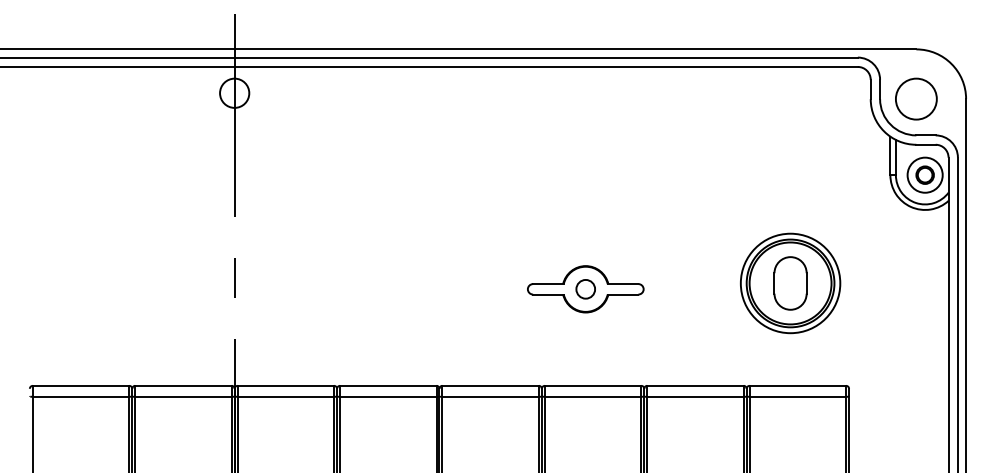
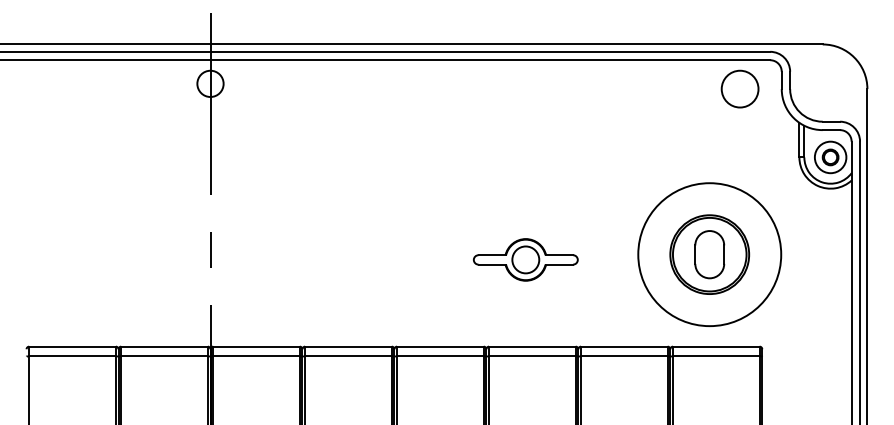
circle: (916, 98) -> (740, 88), moved
circle: (790, 283) -> (709, 254), size x1.6
circle: (585, 288) -> (525, 259), size x1.6

